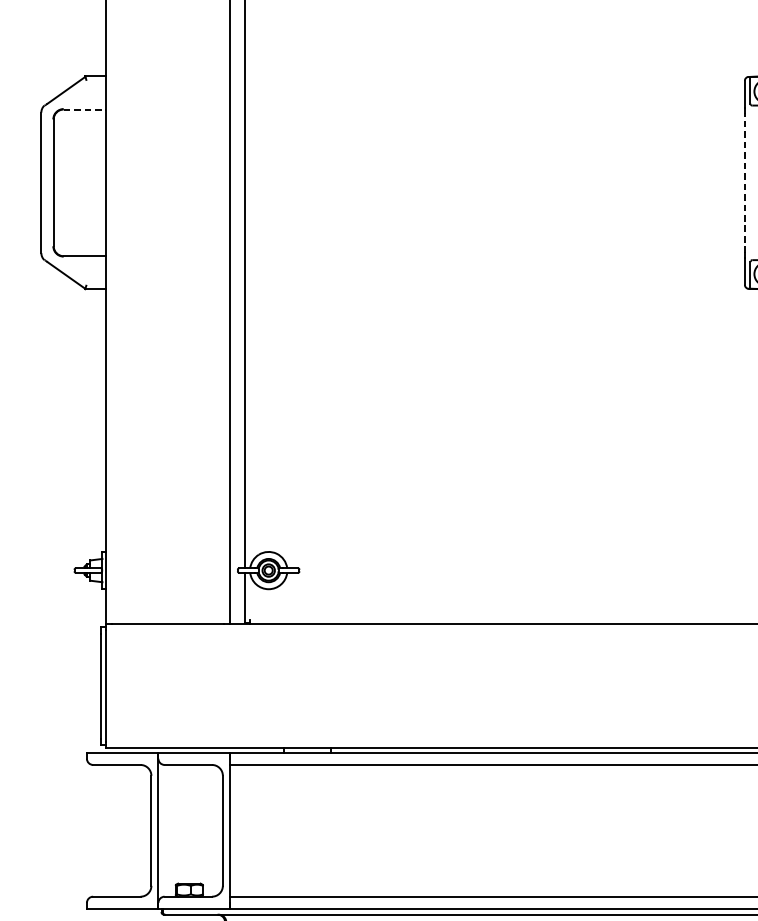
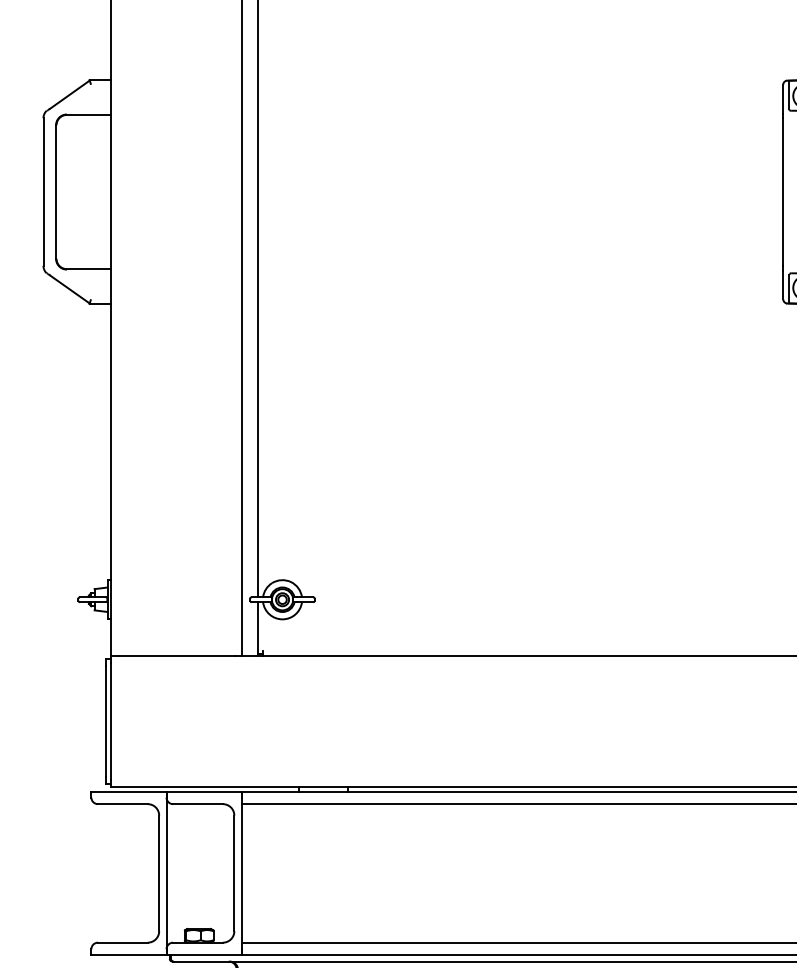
line: (85, 110) -> (89, 115), dashed -> solid
line: (745, 183) -> (783, 192), dashed -> solid

